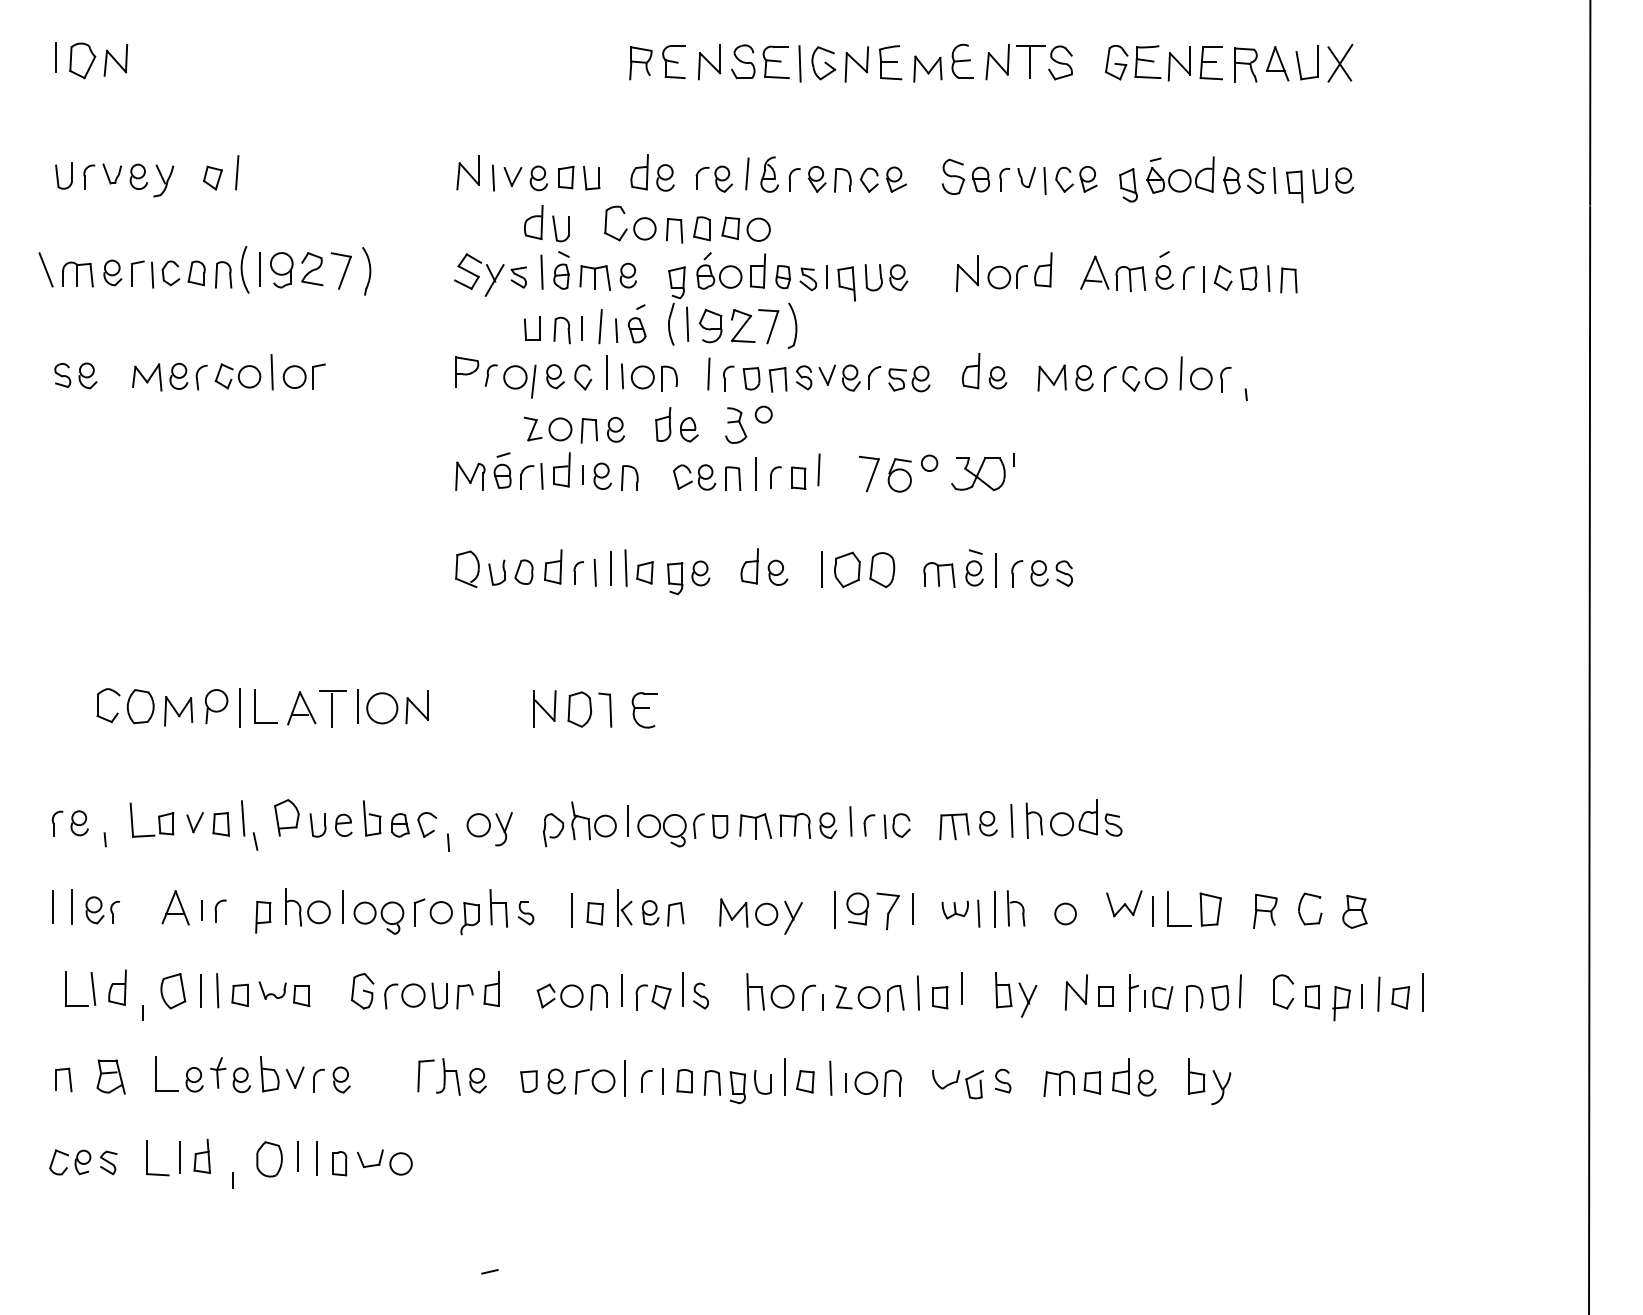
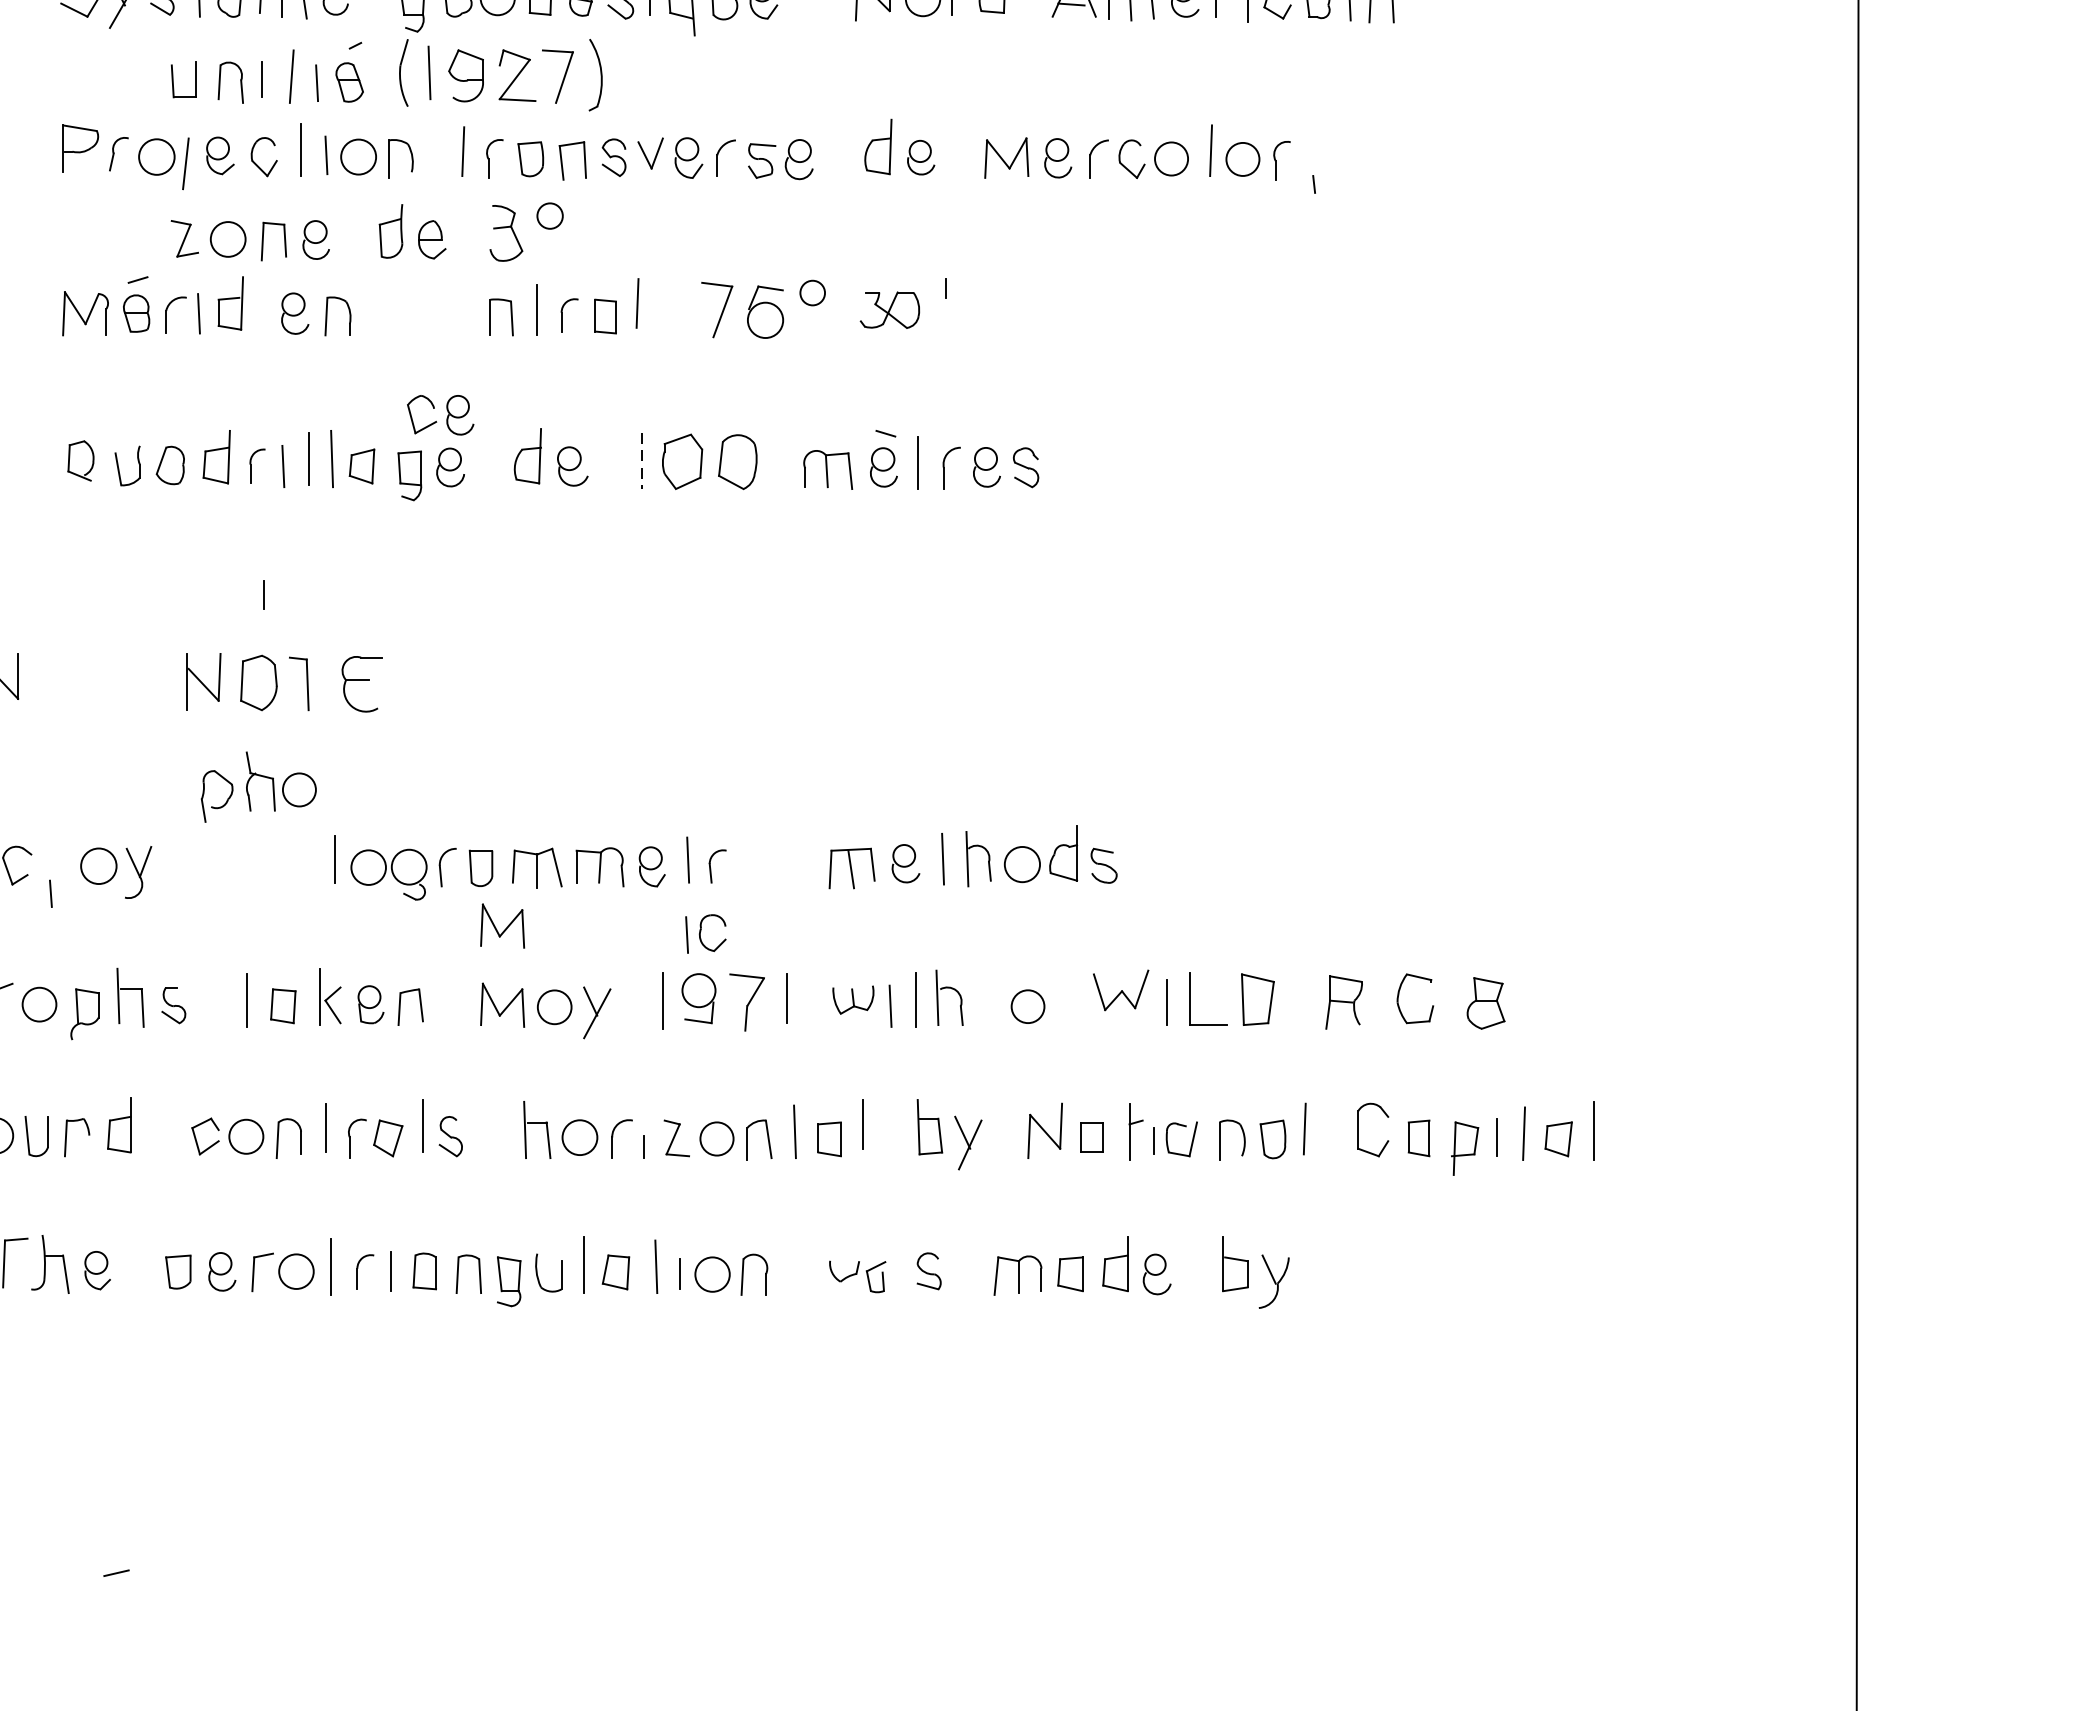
line: (582, 474) -> (263, 594), moved
part: (978, 474) -> (890, 310), size x0.7
part: (694, 477) -> (440, 415), moved
part: (467, 569) -> (80, 461), size x0.7
line: (821, 569) -> (641, 461), solid -> dashed
part: (579, 824) -> (258, 787), moved
part: (896, 825) -> (704, 933), moved
part: (733, 862) -> (502, 925), added
part: (957, 1084) -> (856, 1276), size x0.7

